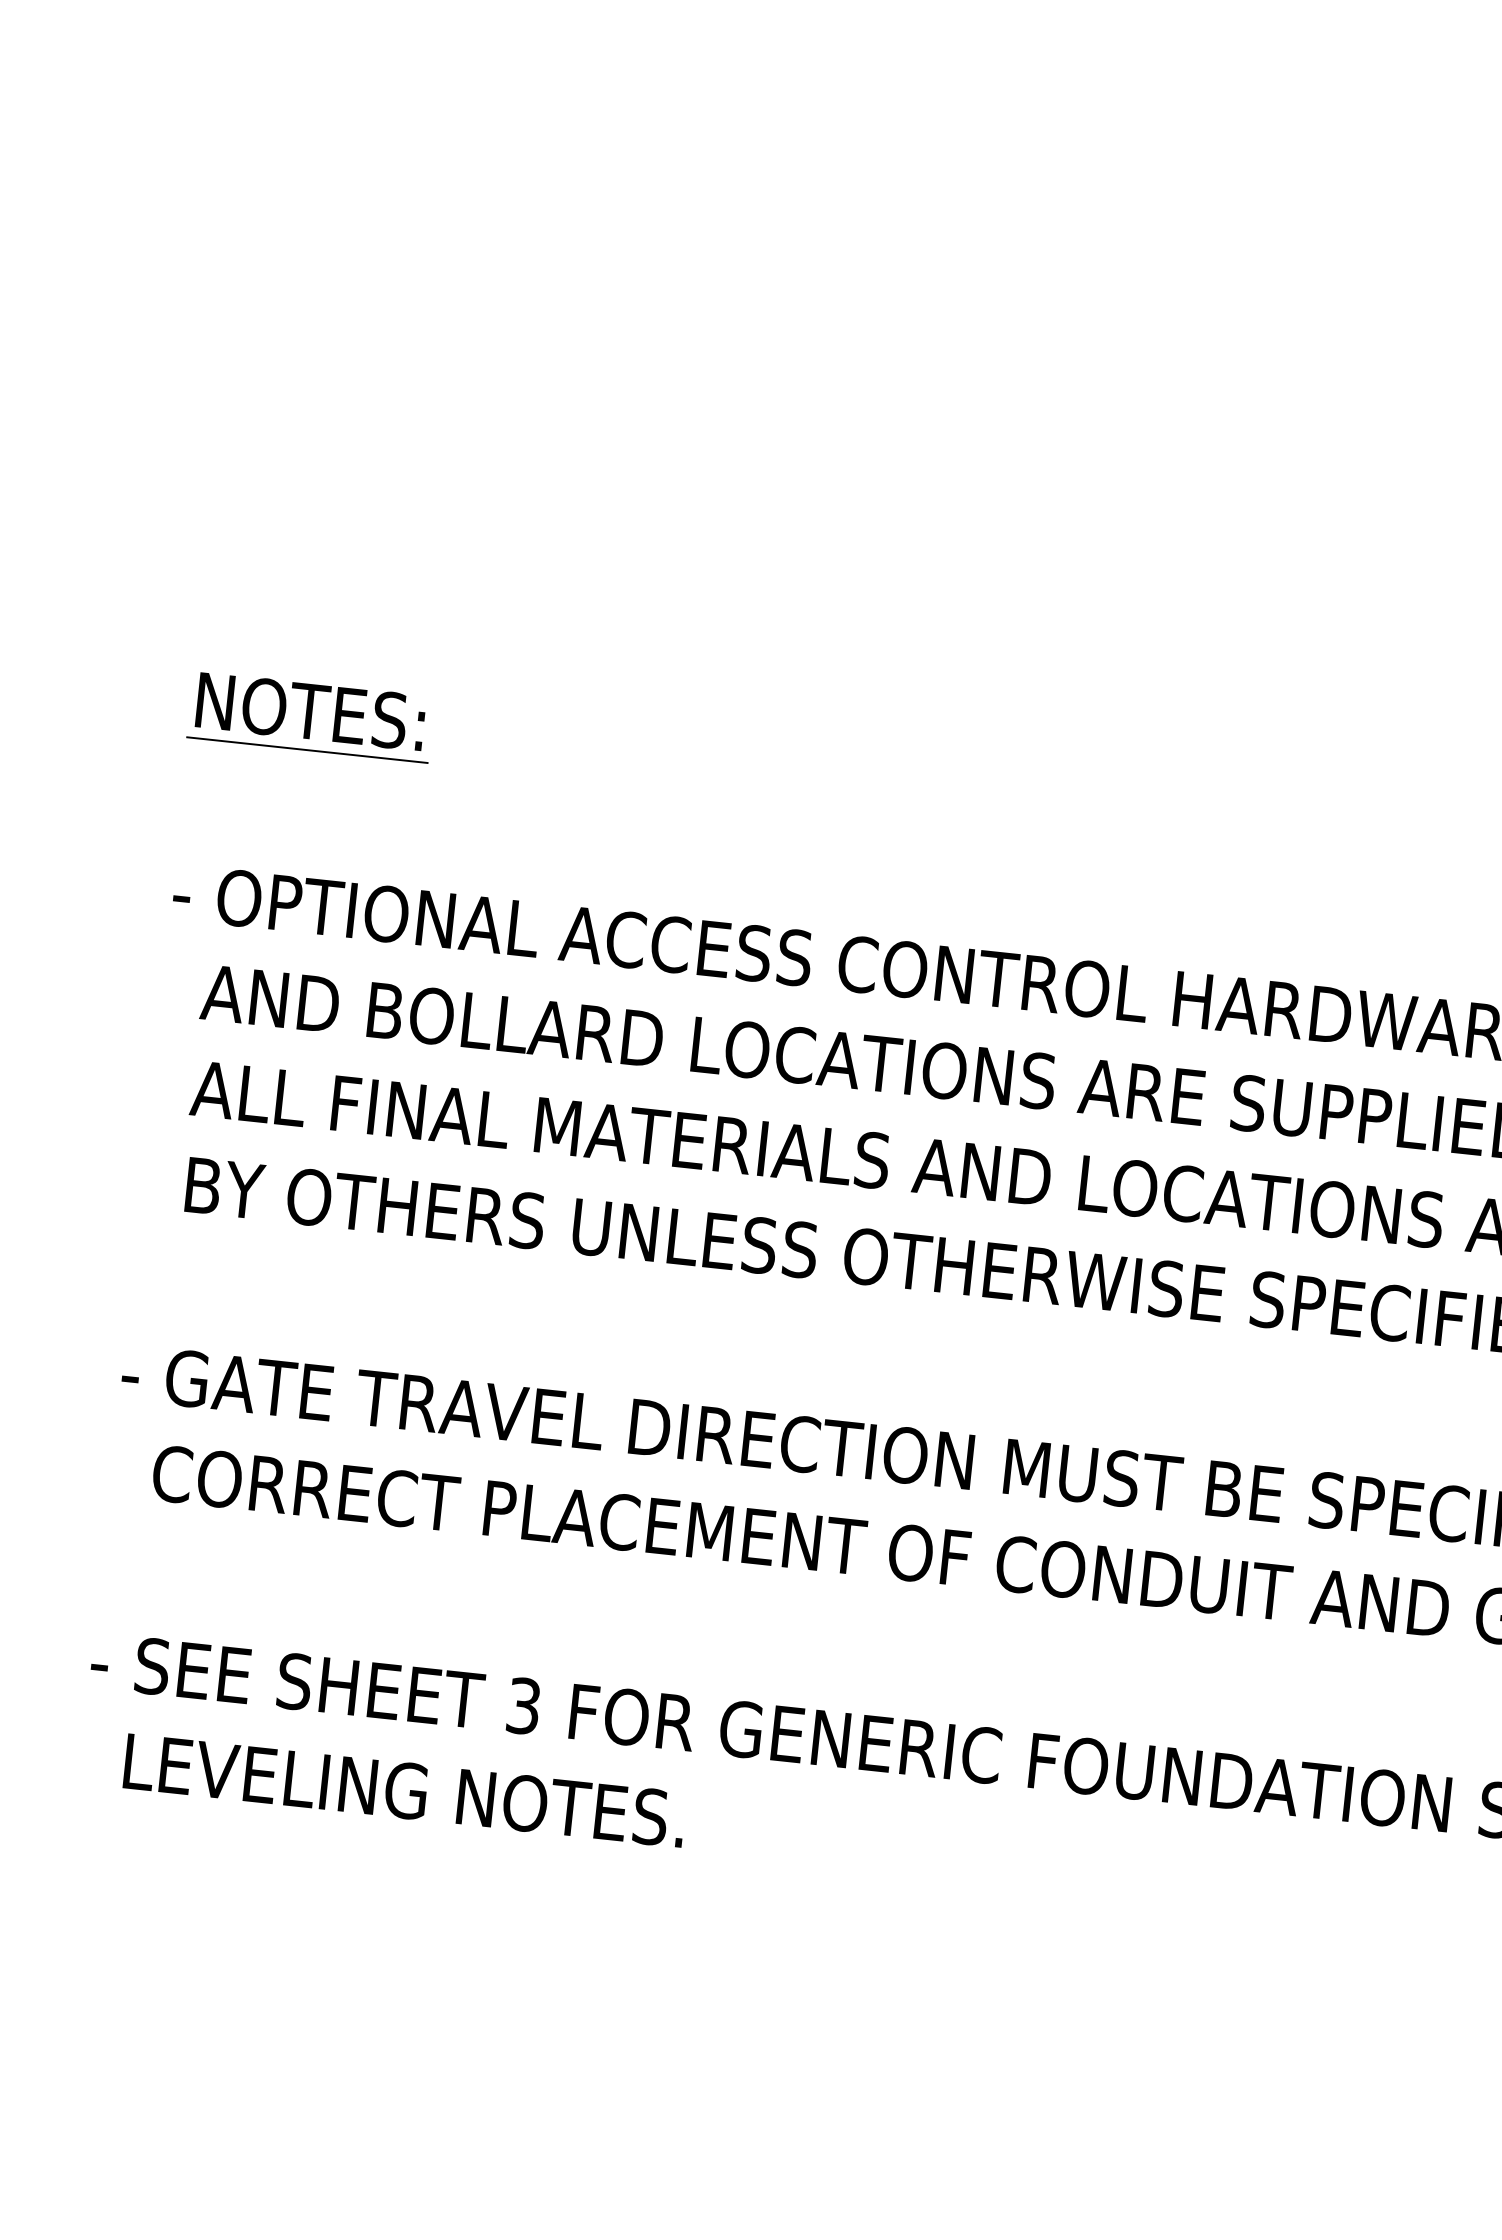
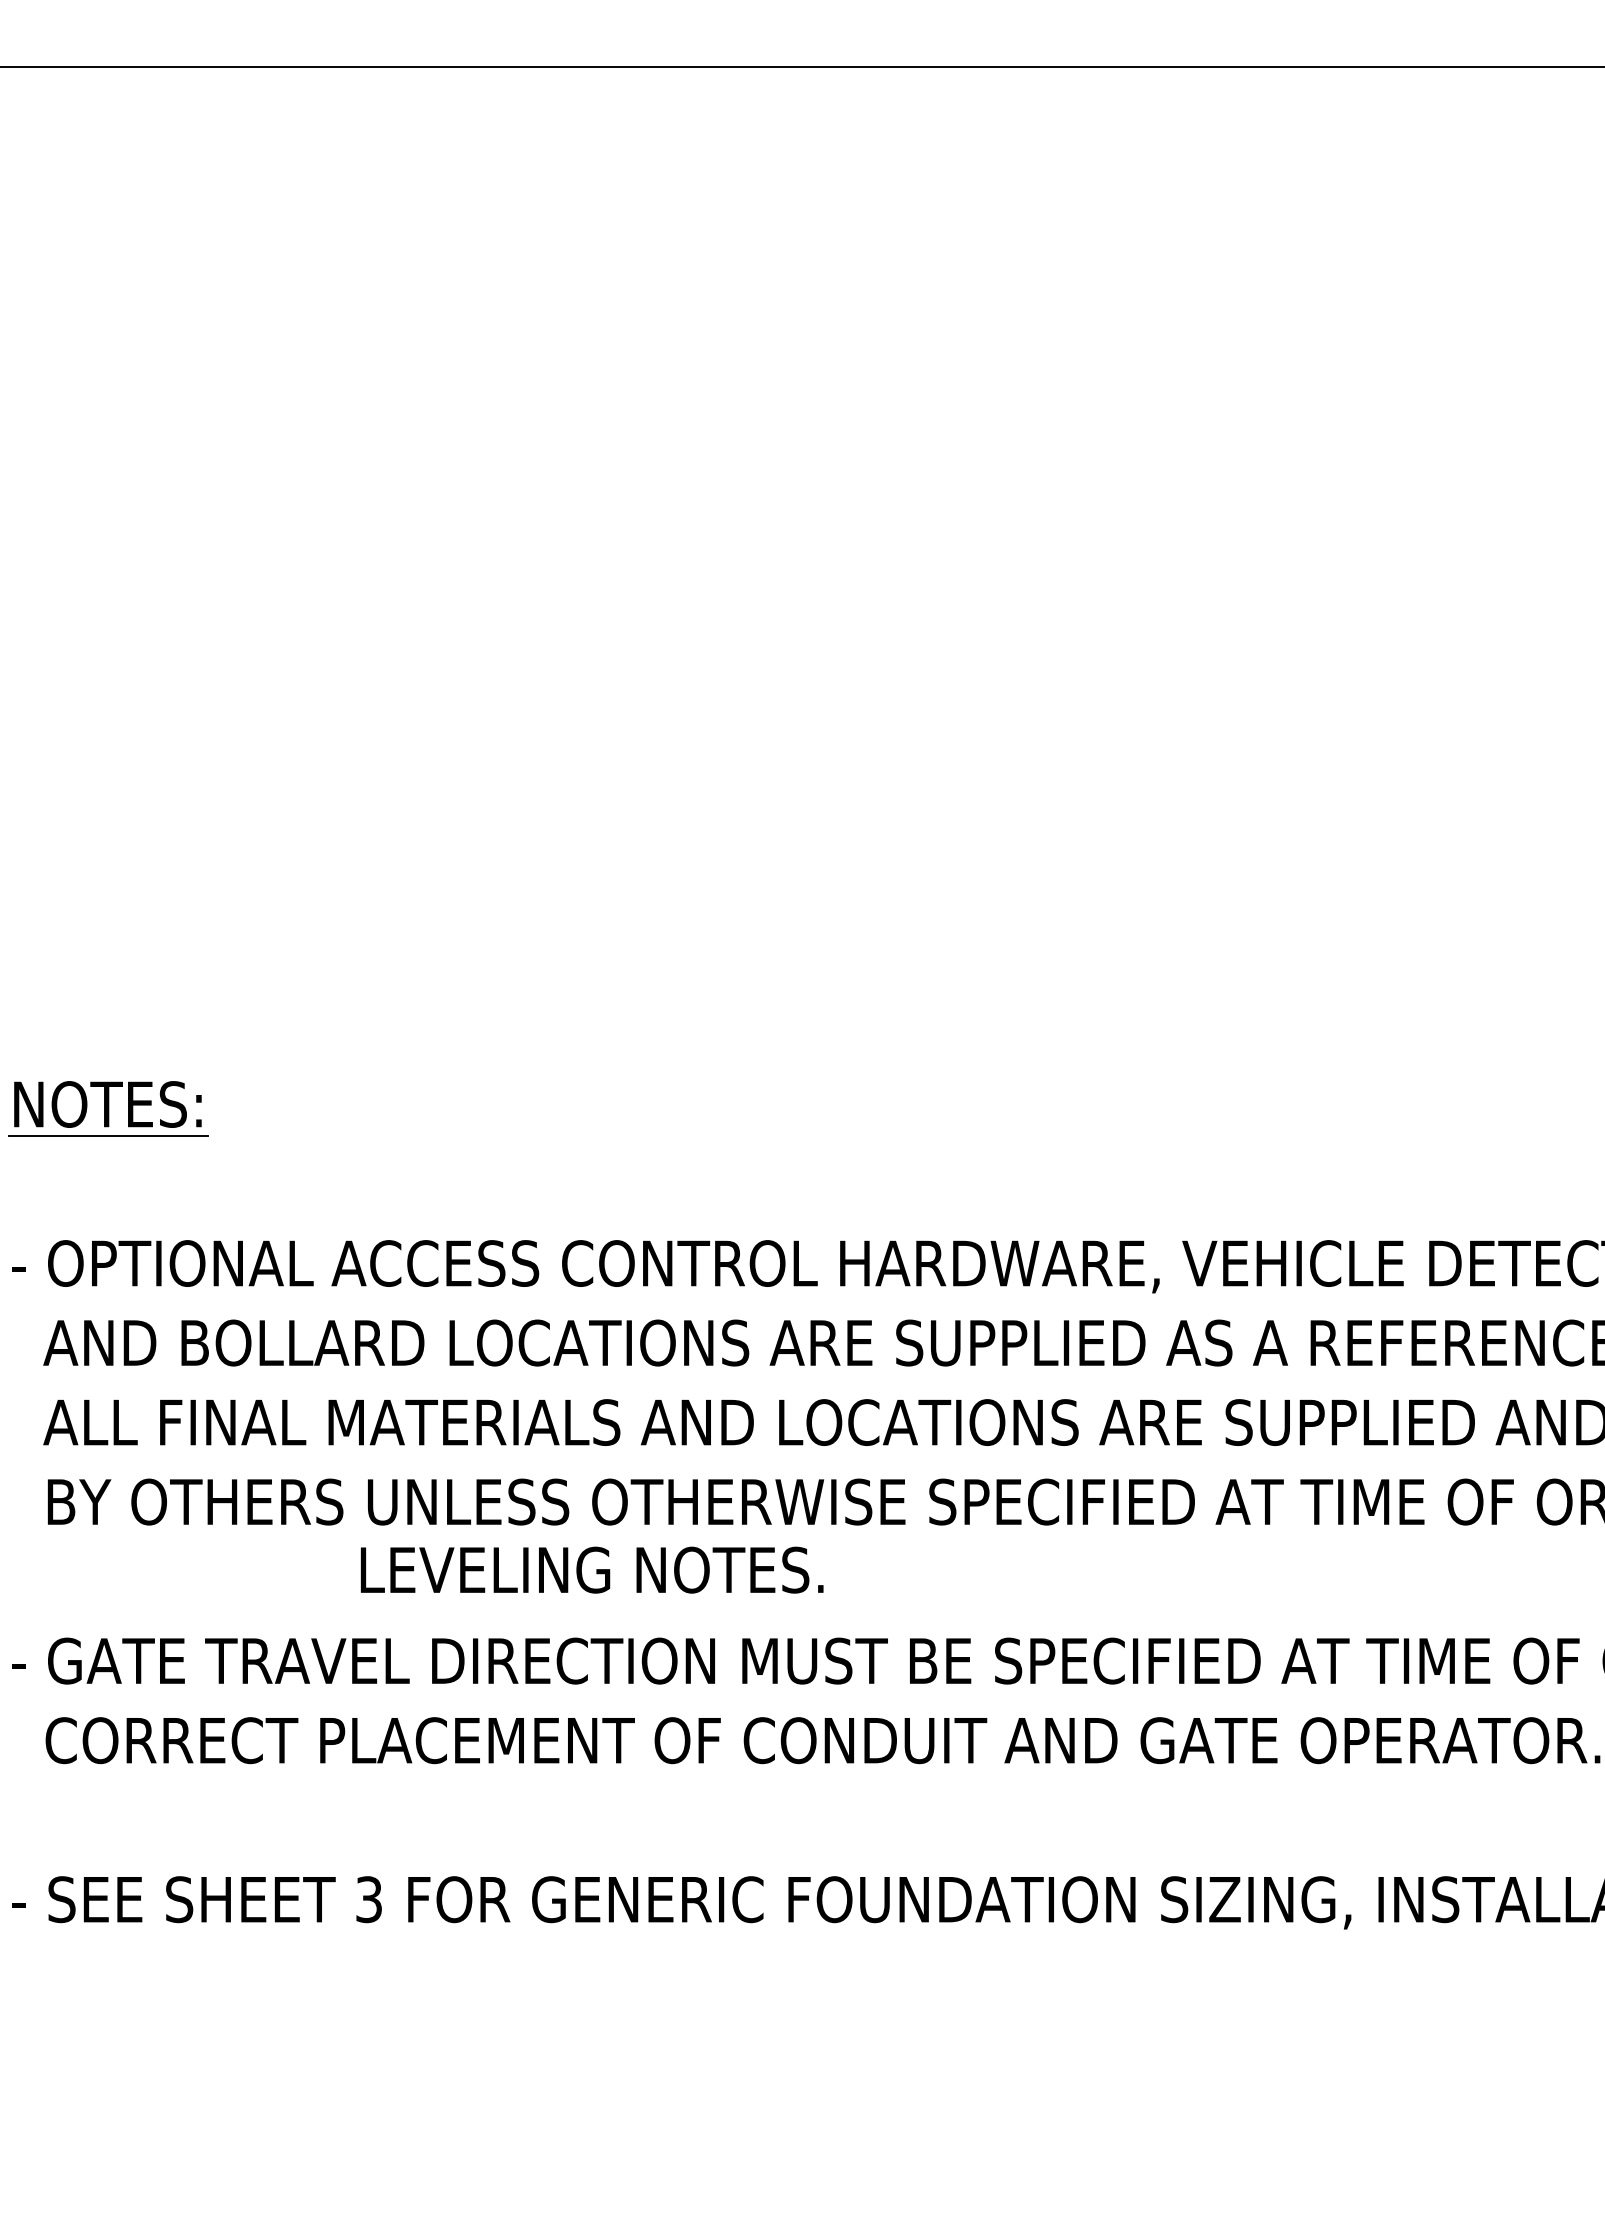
text: (404, 1789) -> (591, 1569), moved

